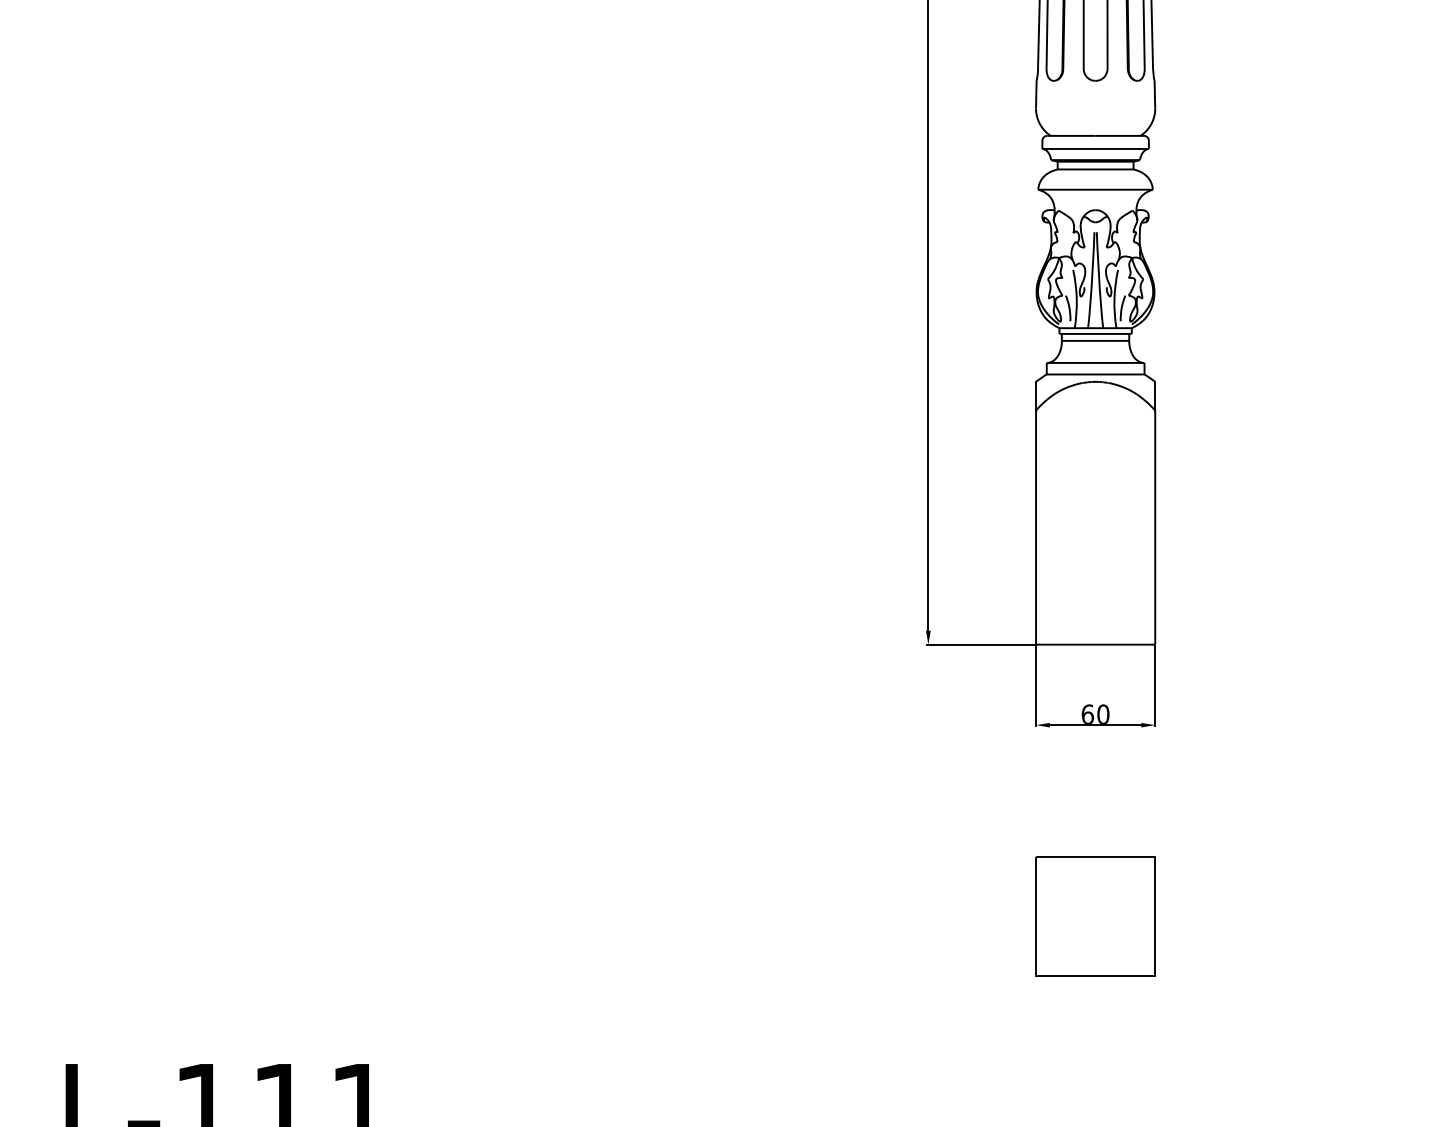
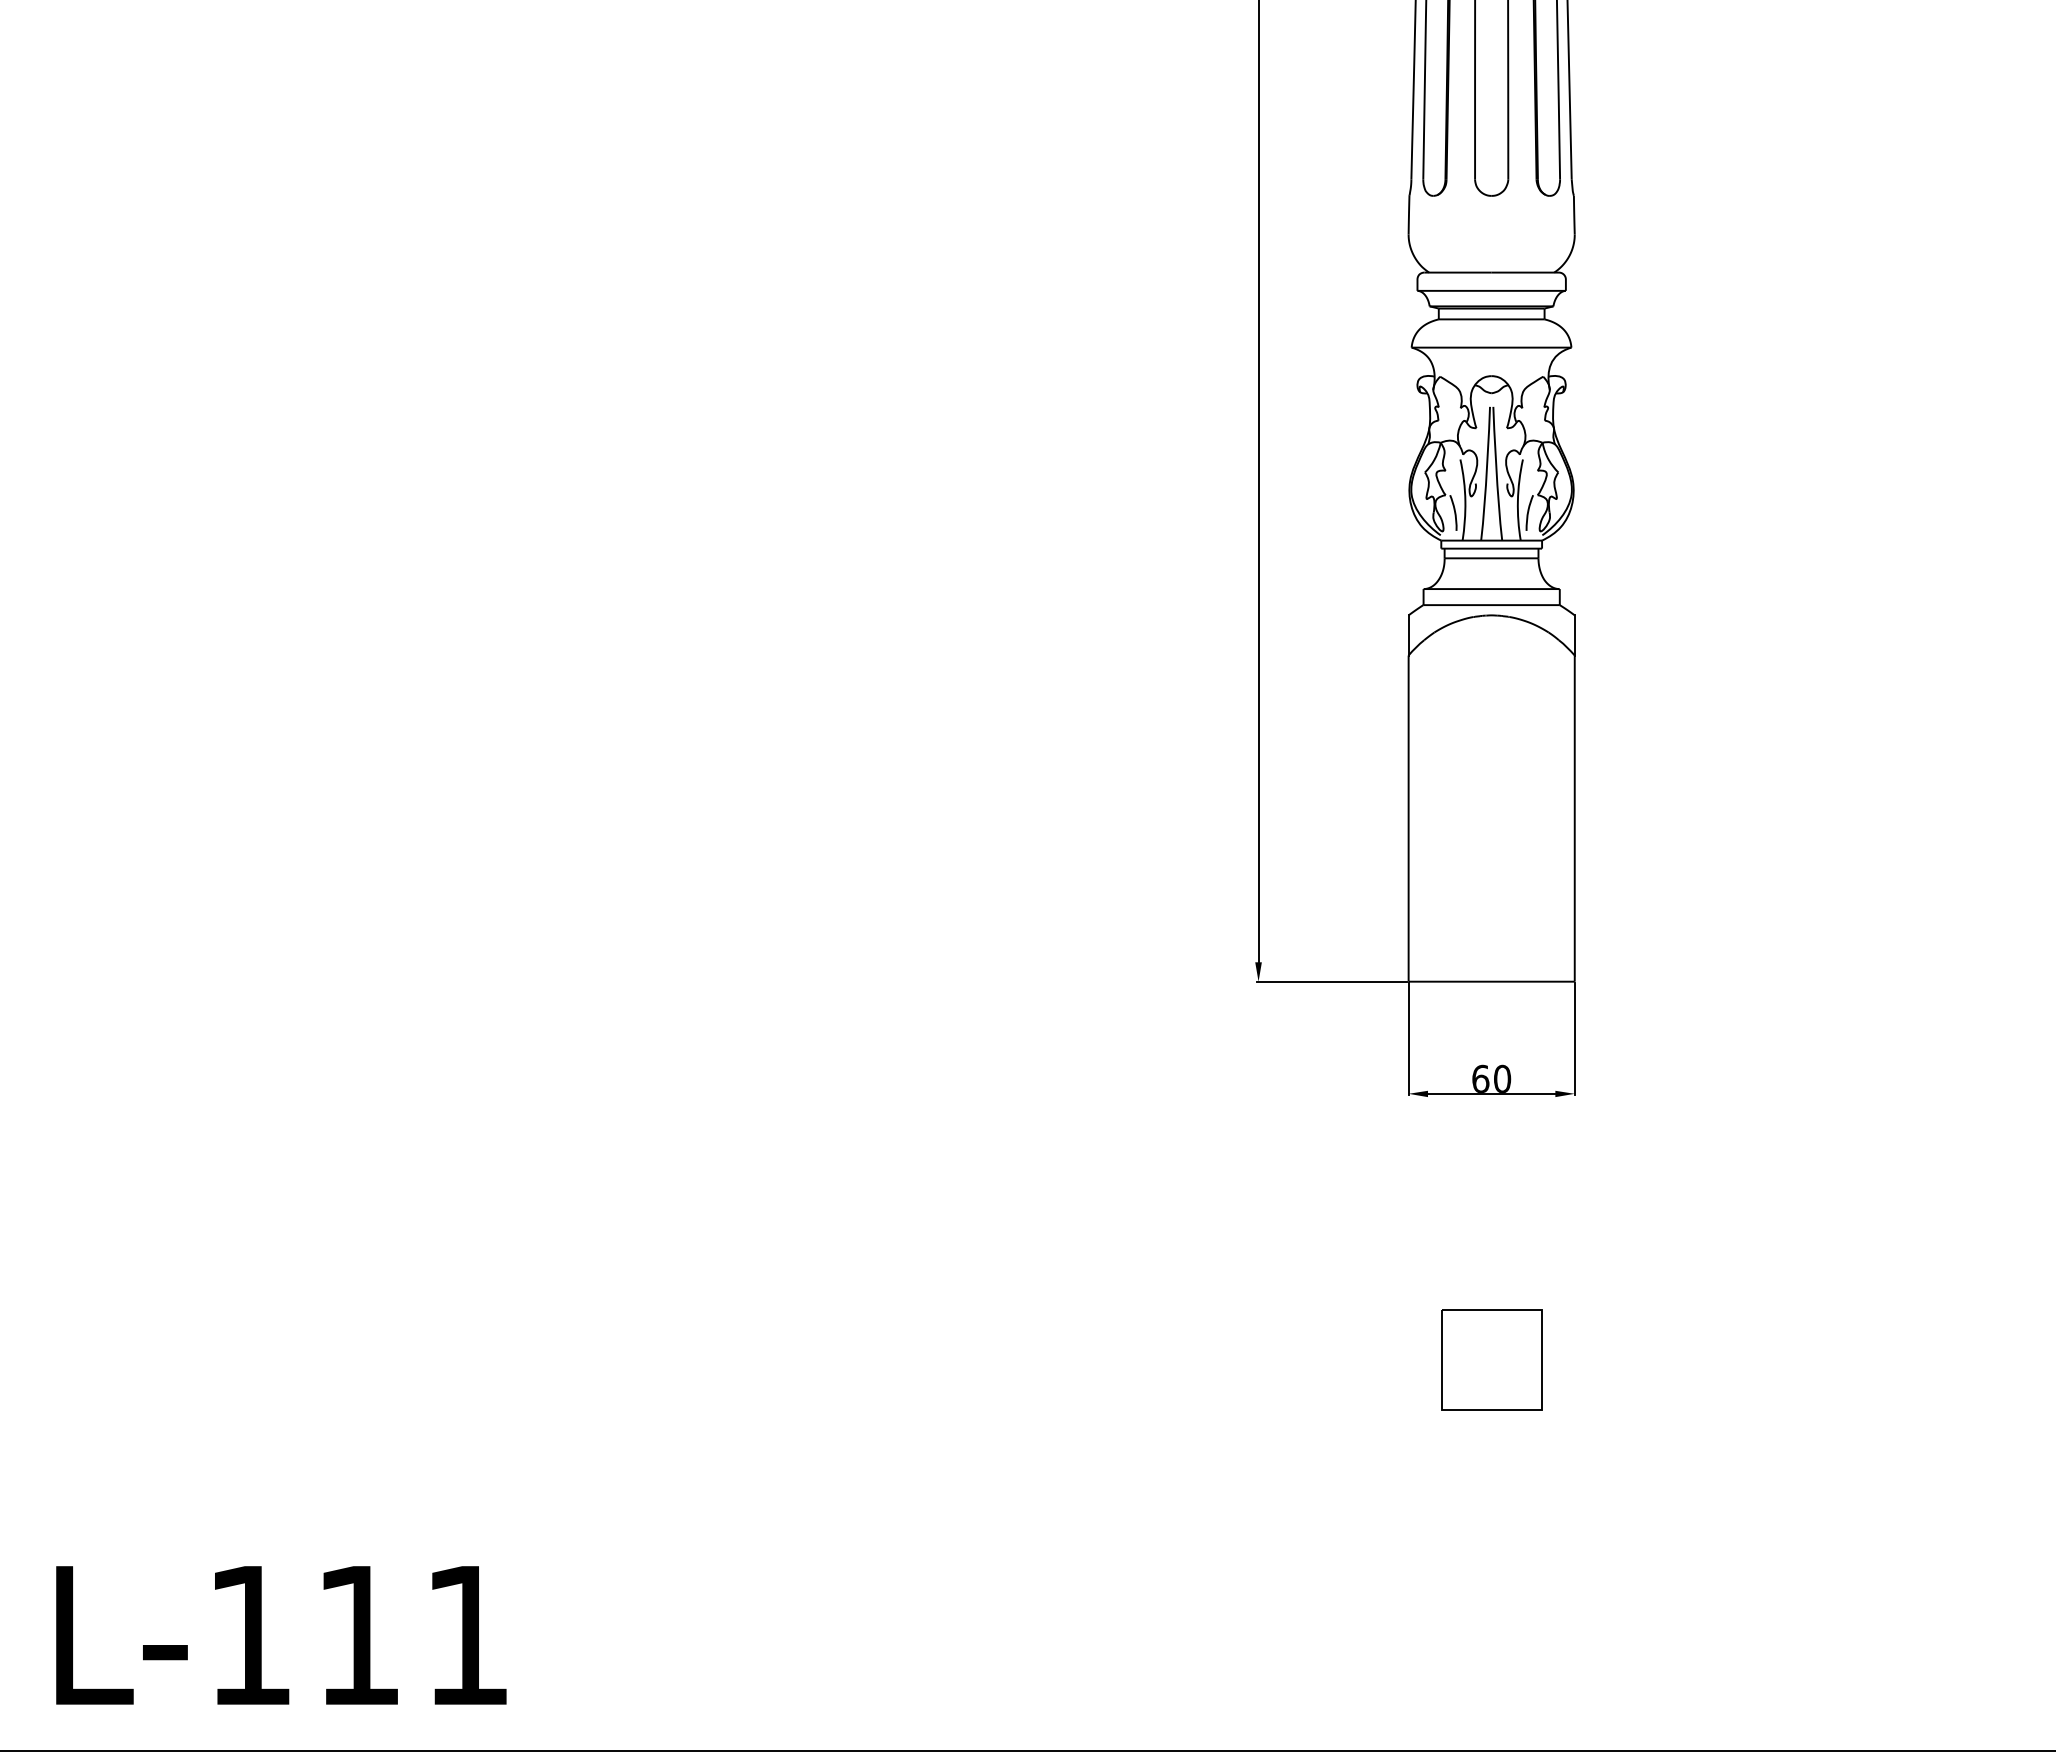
part: (1095, 915) -> (1491, 1359), size x0.6

